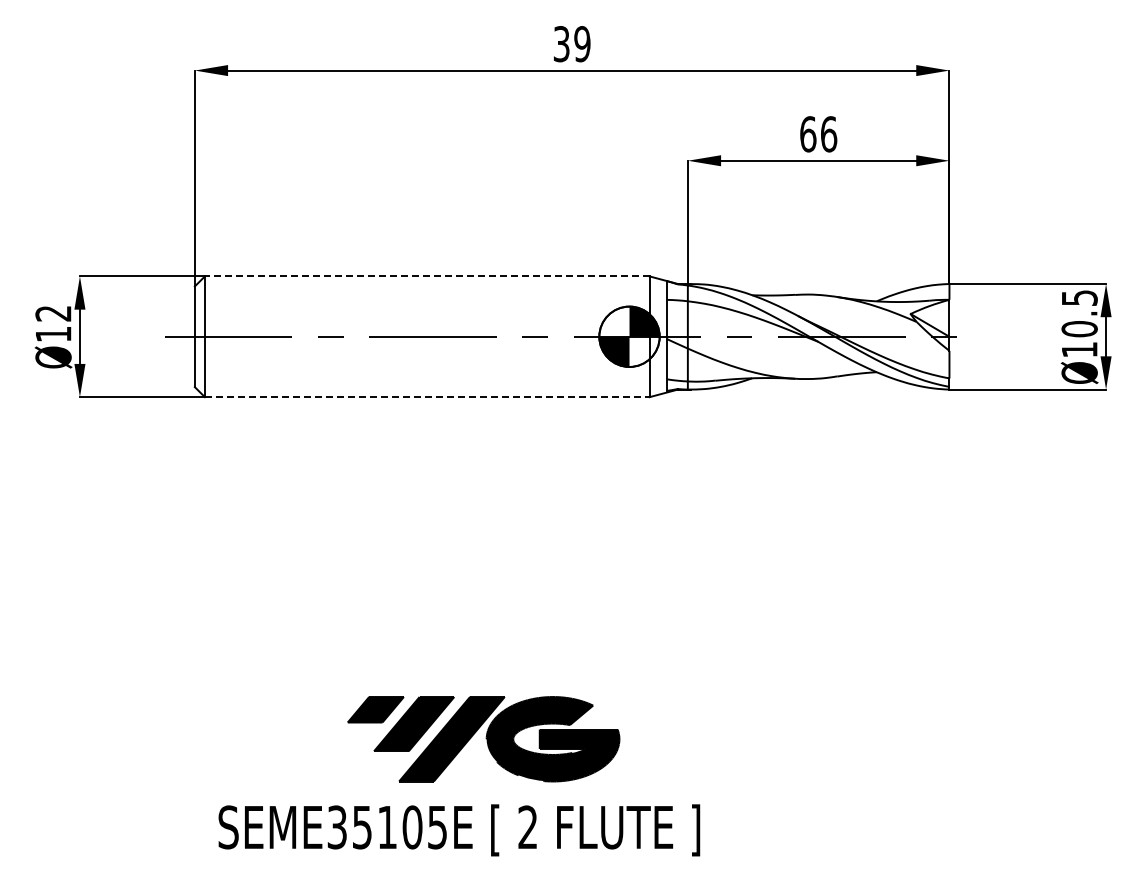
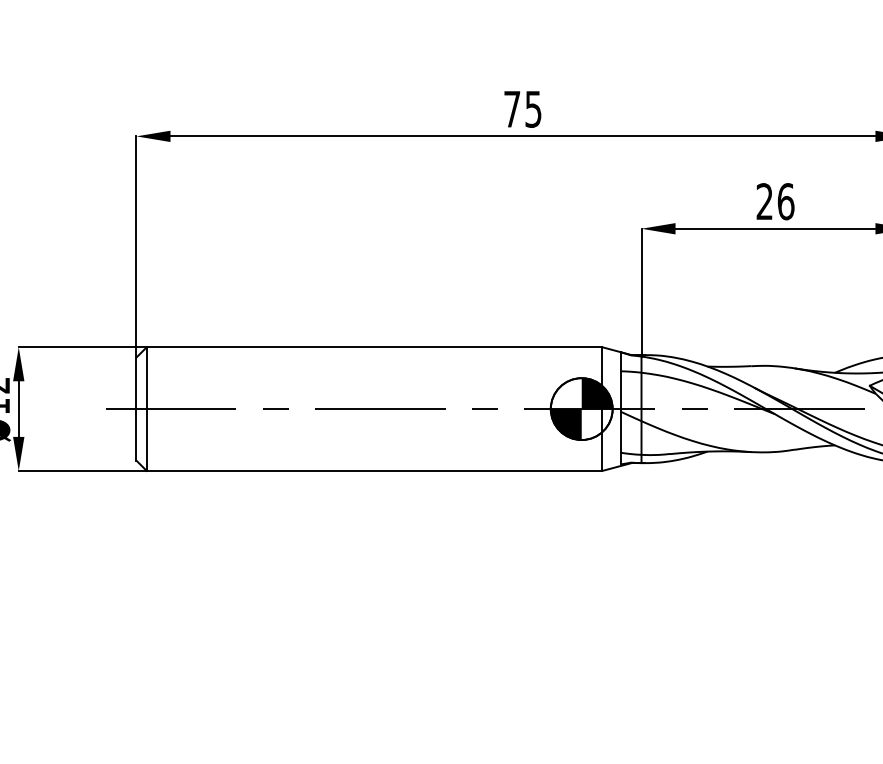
text: (572, 44) -> (523, 109), 39 -> 75
text: (808, 134) -> (765, 201), 66 -> 26
line: (426, 276) -> (373, 347), dashed -> solid
line: (427, 397) -> (374, 471), dashed -> solid

